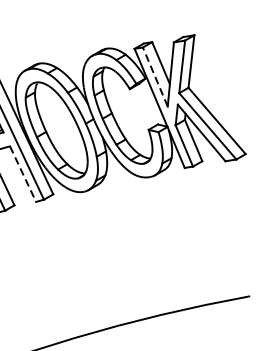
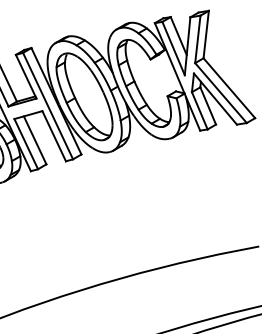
line: (155, 76) -> (173, 48), dashed -> solid
line: (23, 174) -> (54, 136), dashed -> solid

